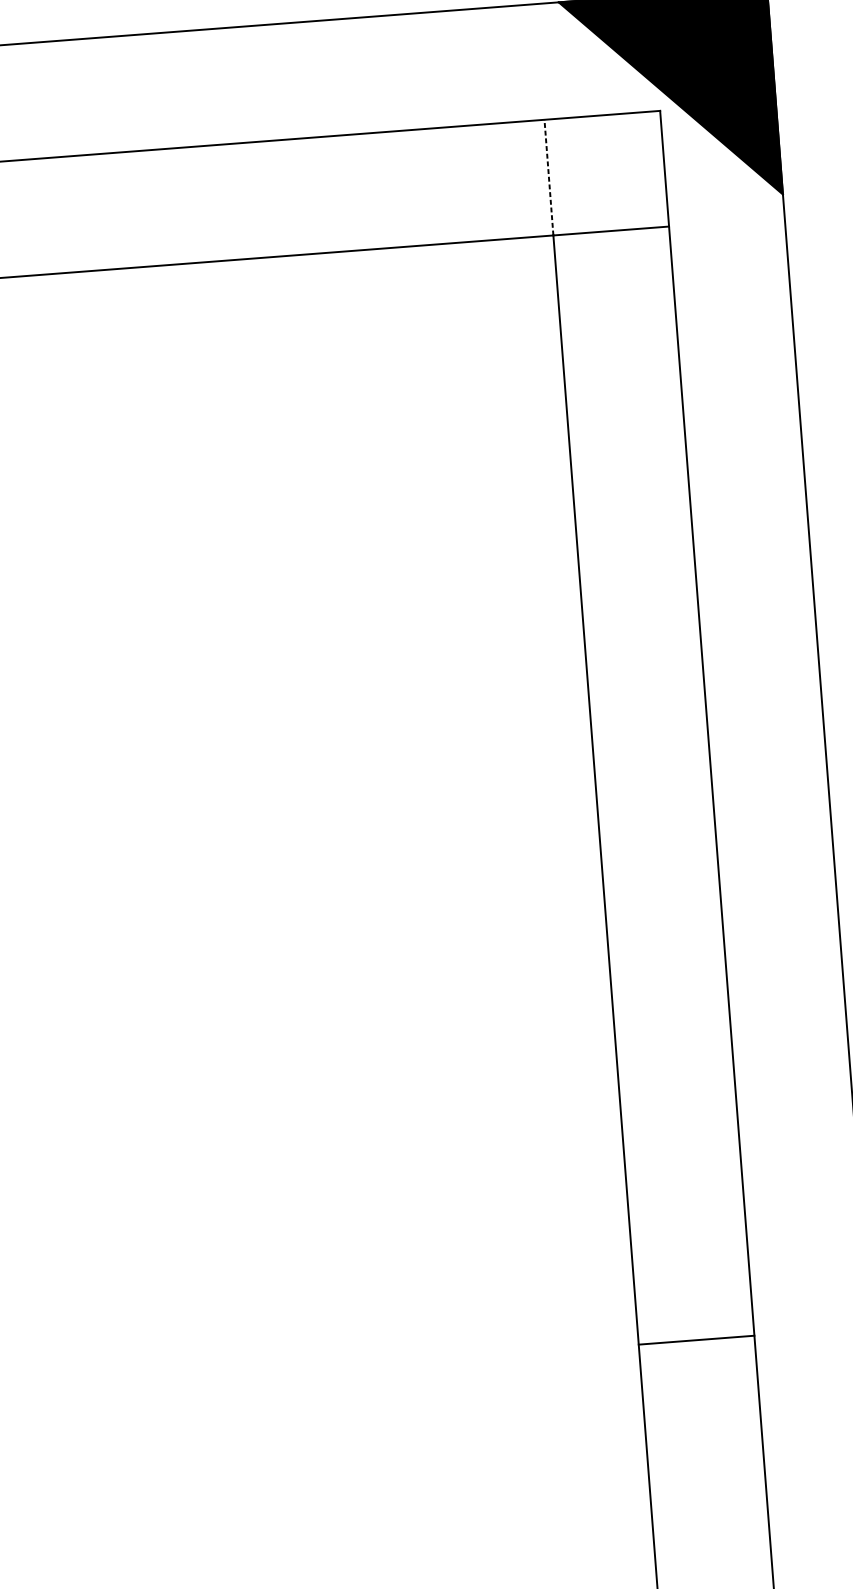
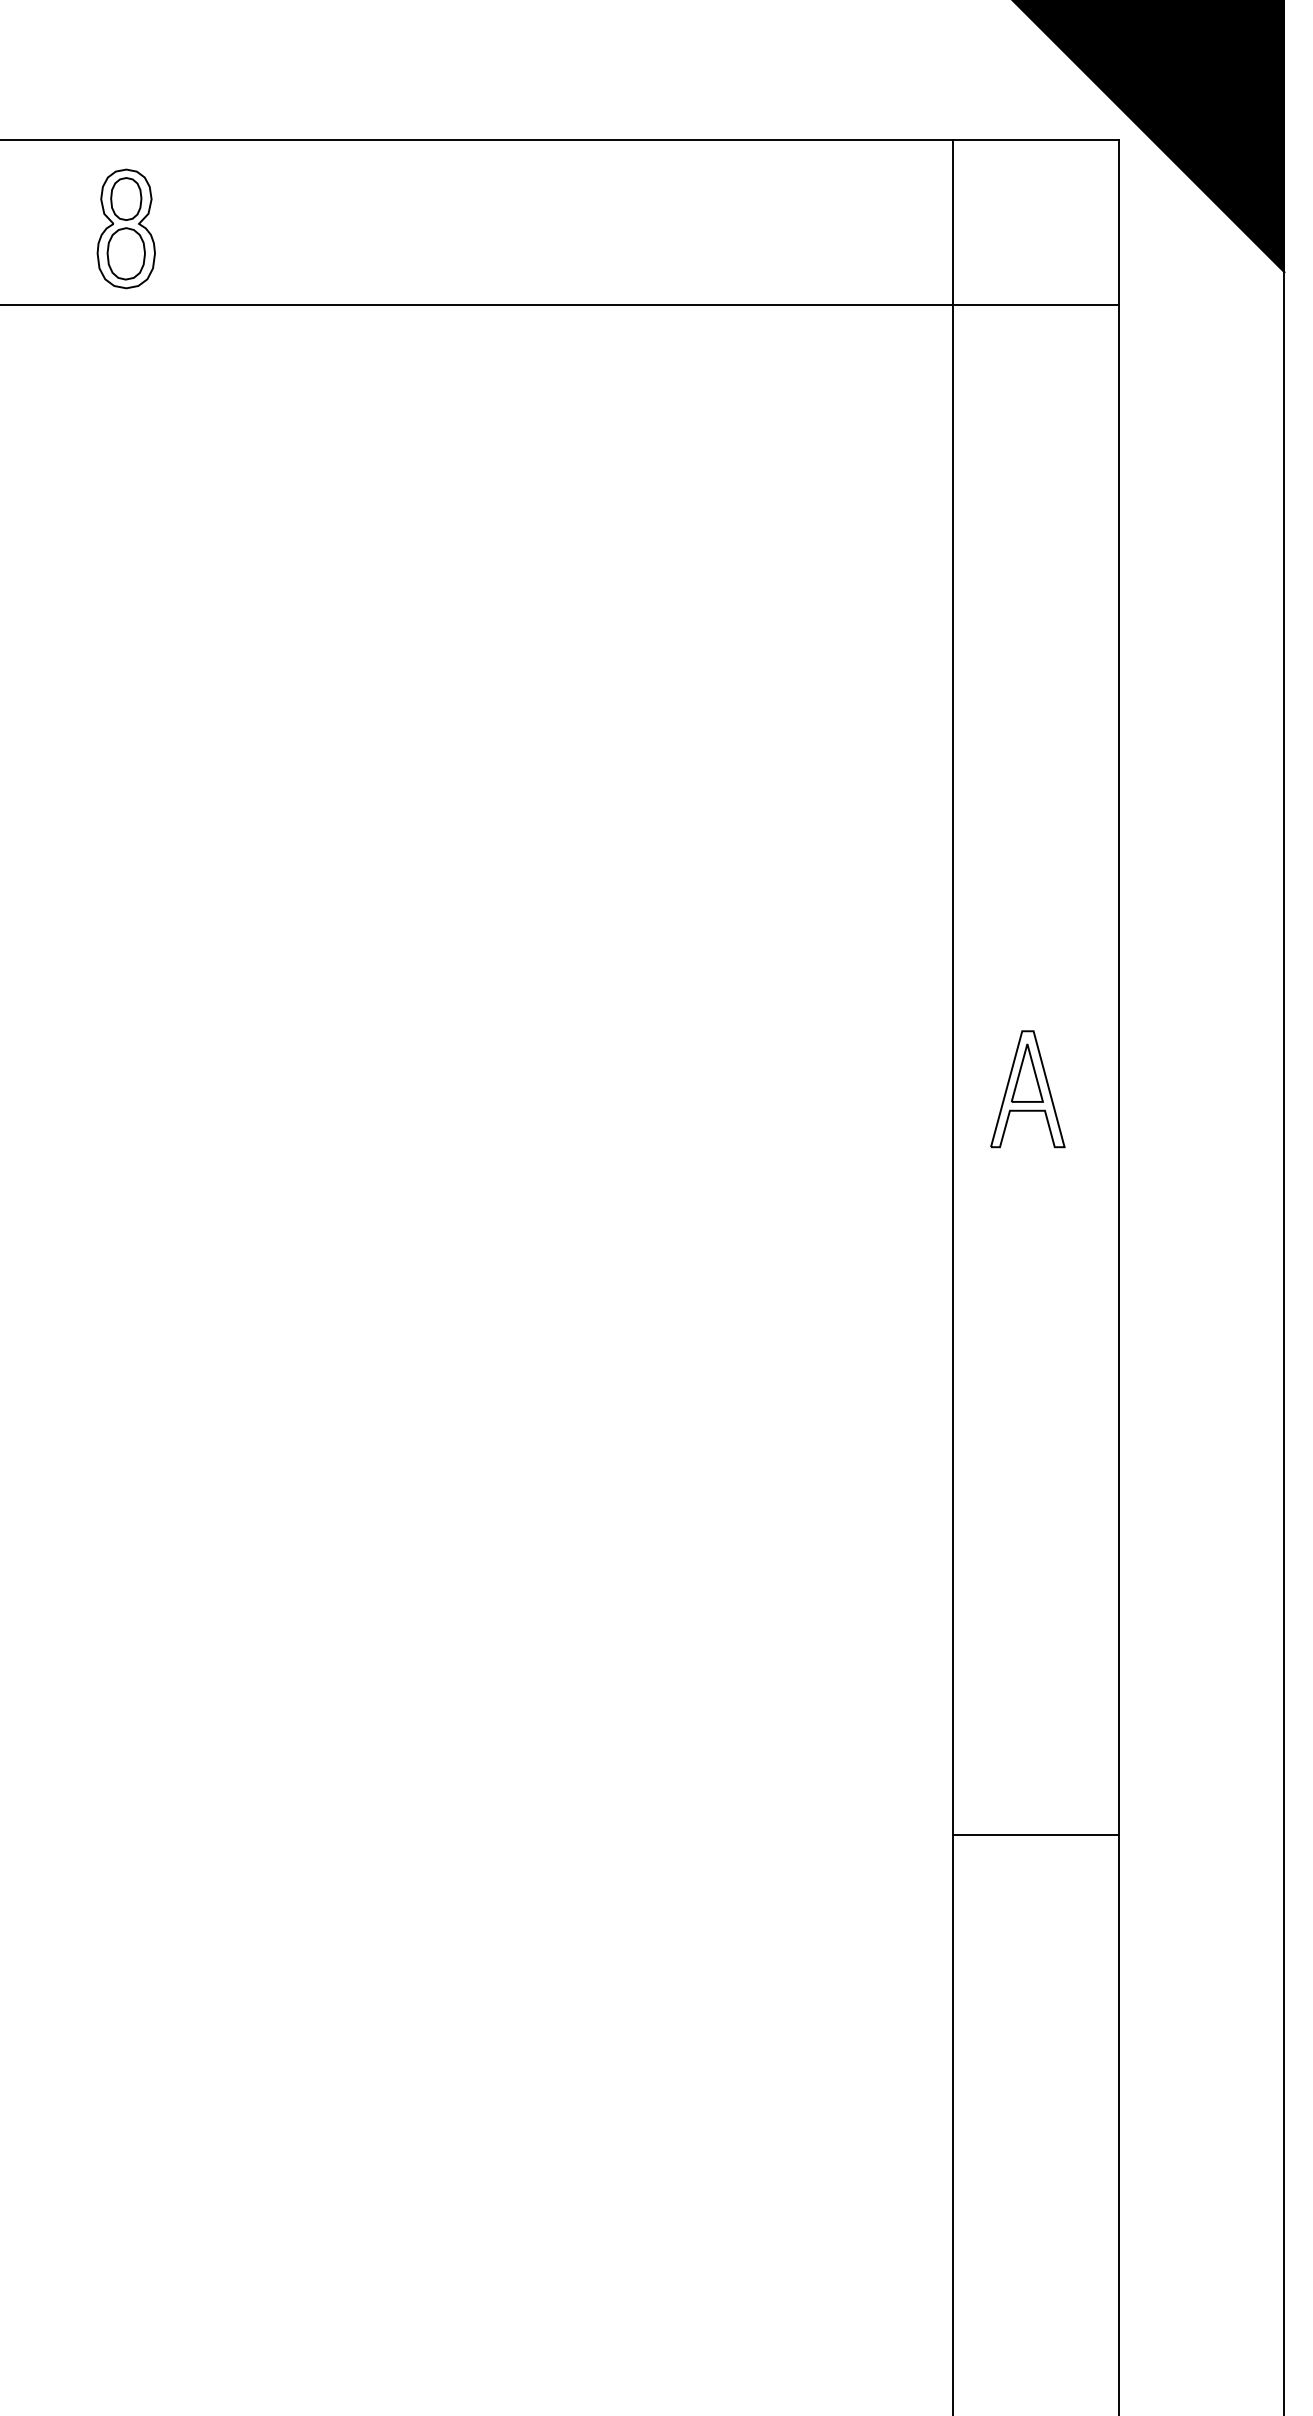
line: (549, 177) -> (953, 222), dashed -> solid
part: (647, 779) -> (1027, 1089), added
line: (696, 1340) -> (1035, 1834), moved

